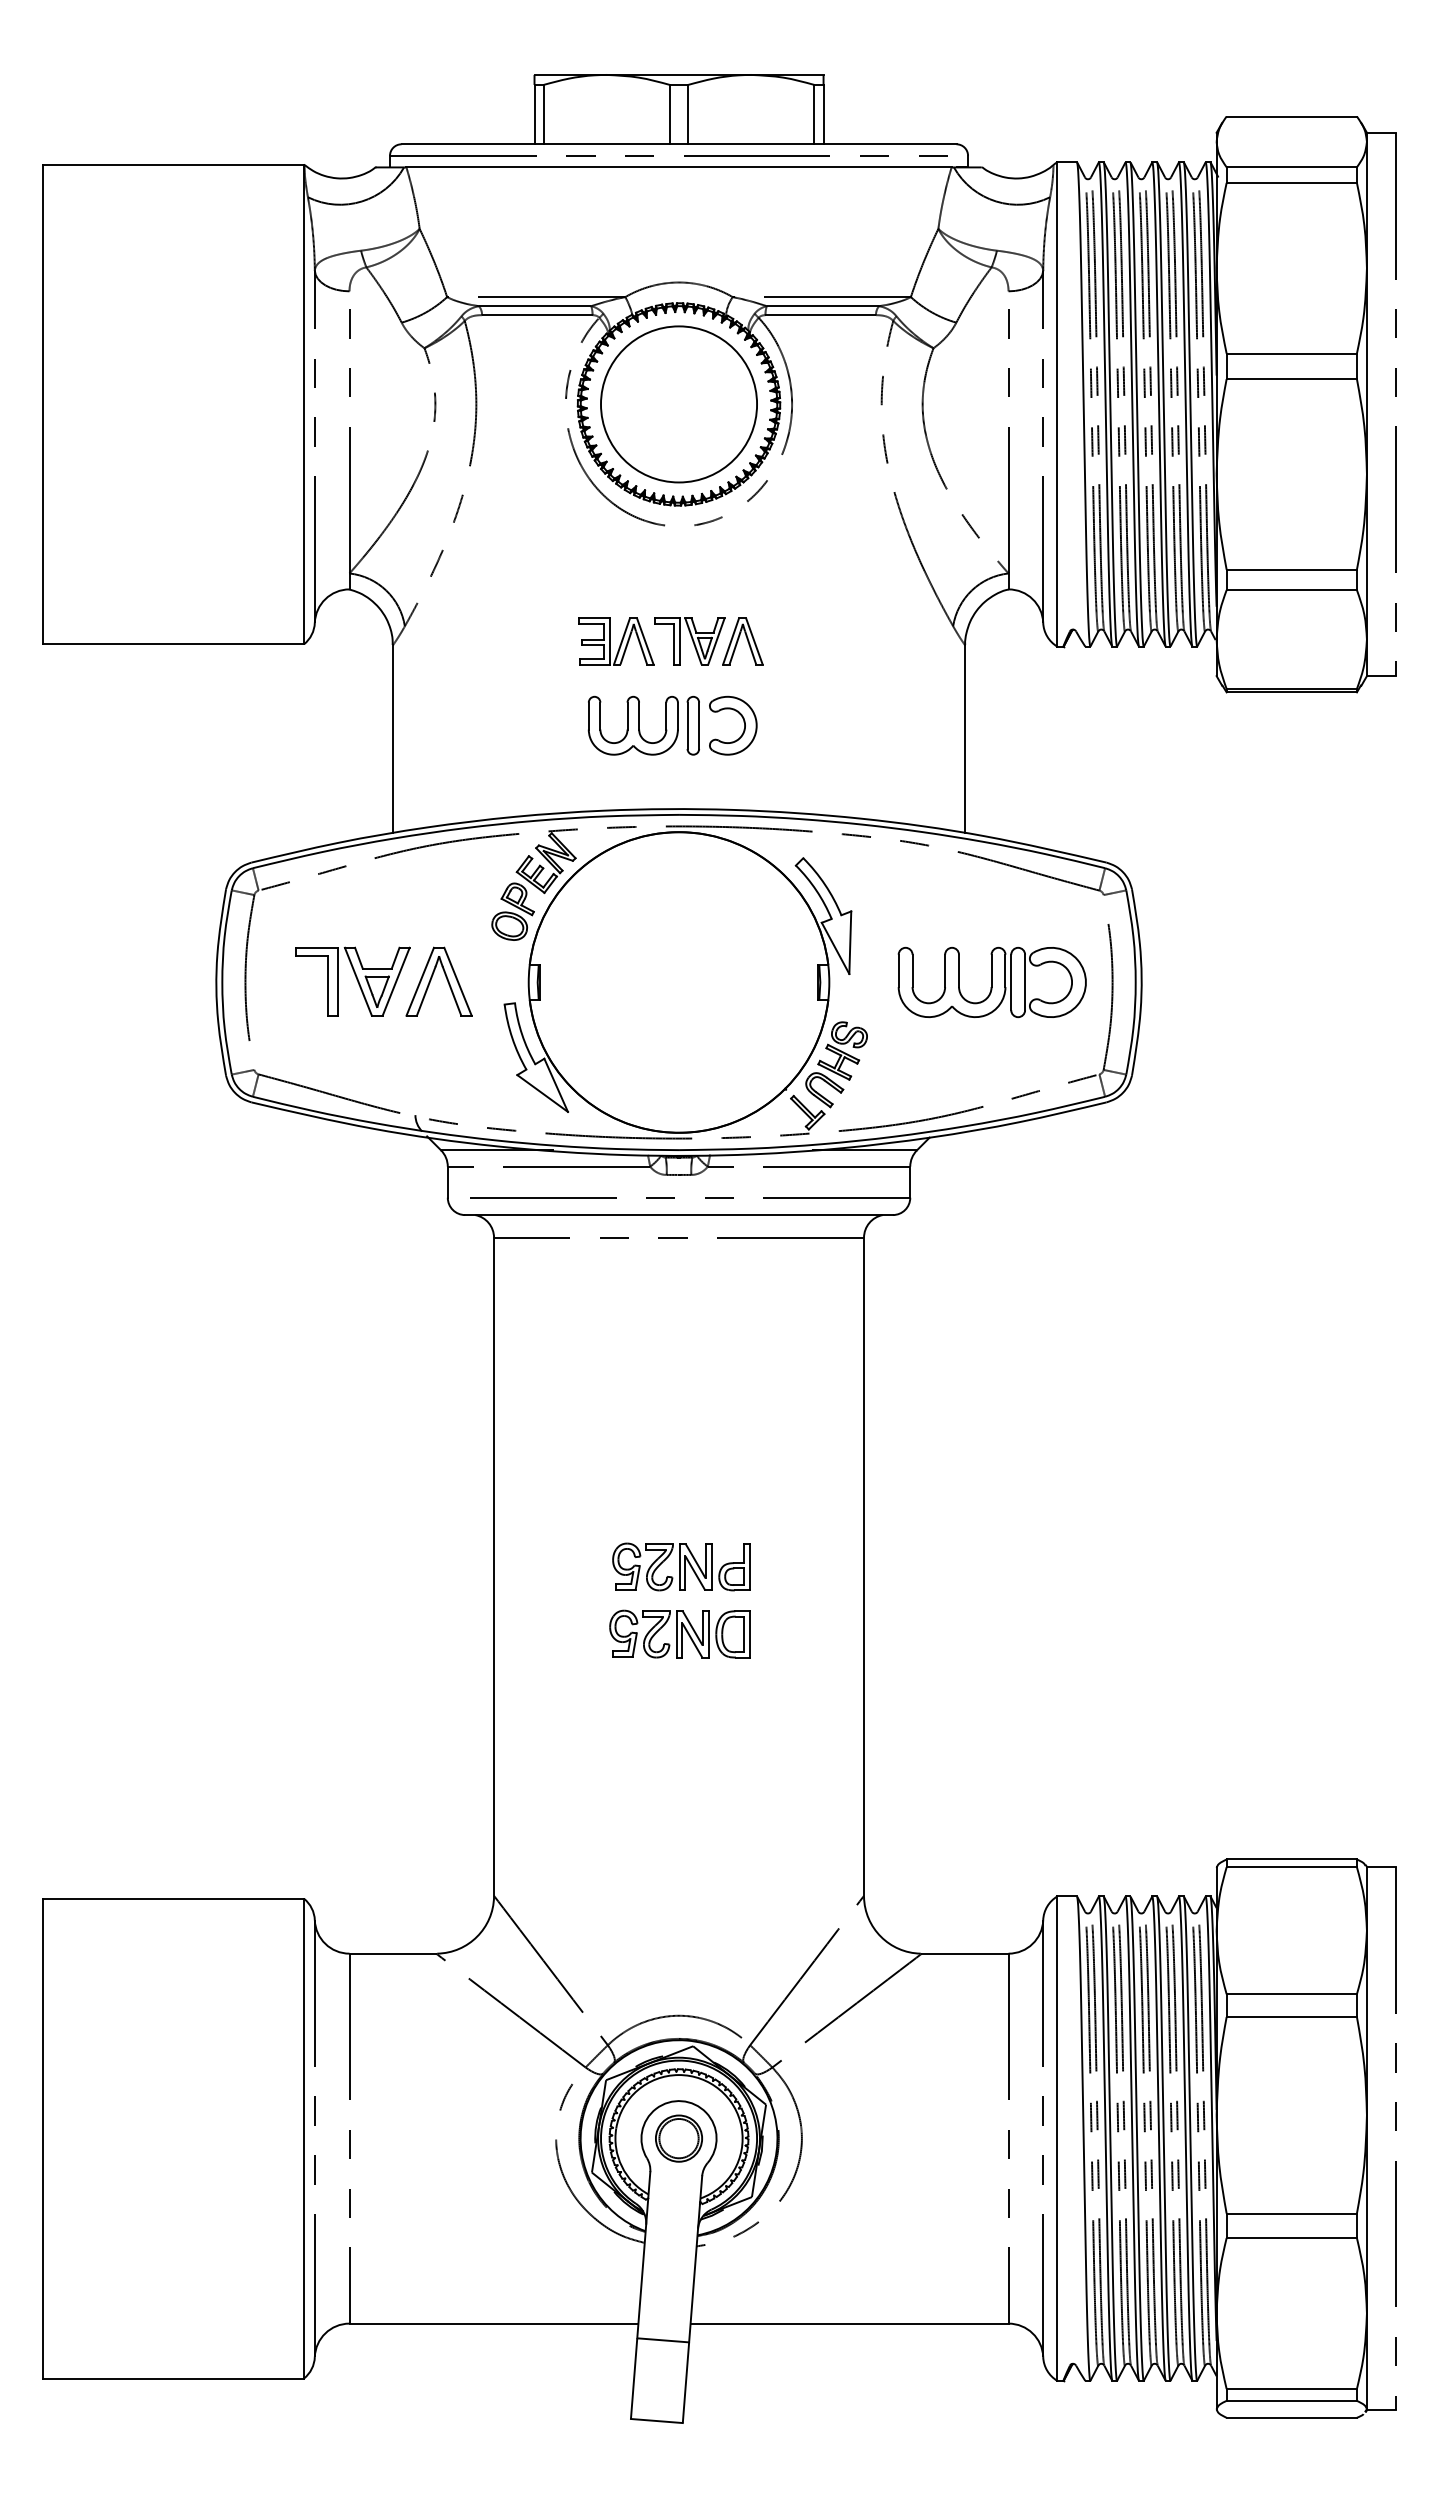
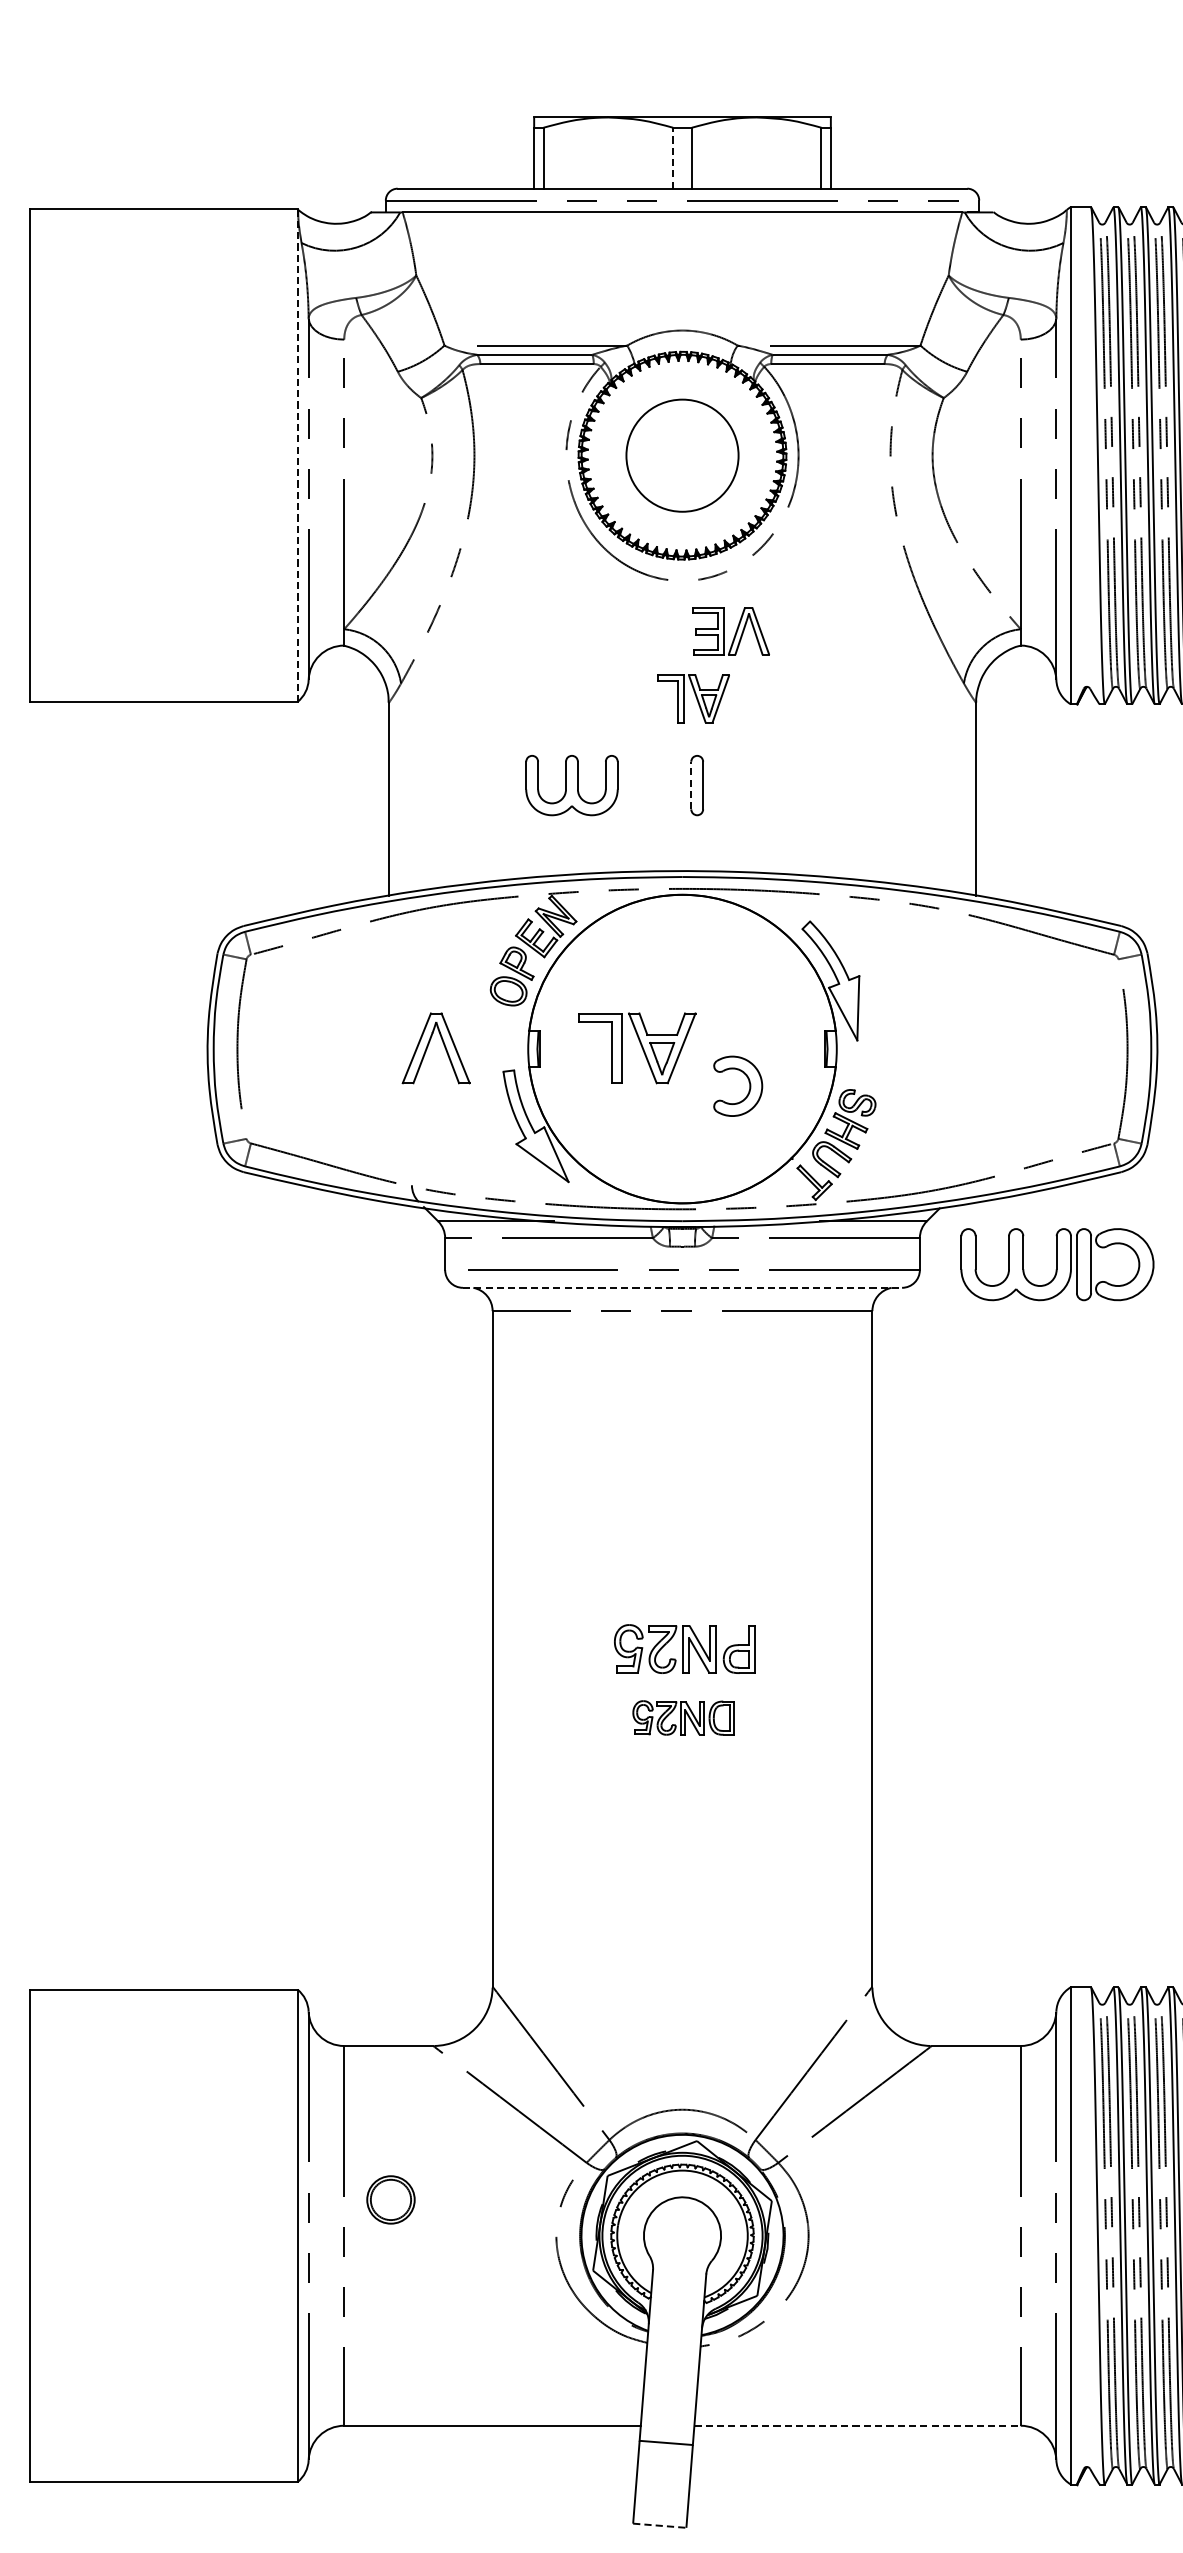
line: (669, 114) -> (672, 158), solid -> dashed
line: (304, 404) -> (298, 455), solid -> dashed
circle: (679, 404) -> (682, 455), size x0.7
part: (616, 641) -> (731, 631), moved
part: (742, 641) -> (747, 699), removed
part: (743, 722) -> (748, 1082), moved
part: (632, 725) -> (571, 785), moved
line: (687, 725) -> (691, 785), solid -> dashed
part: (352, 981) -> (636, 1048), moved
part: (991, 982) -> (1056, 1264), moved
line: (679, 1215) -> (682, 1288), solid -> dashed
part: (679, 1633) -> (682, 1717), size x0.7
part: (678, 2138) -> (390, 2199), moved
line: (849, 2323) -> (857, 2425), solid -> dashed
line: (657, 2421) -> (660, 2526), solid -> dashed

